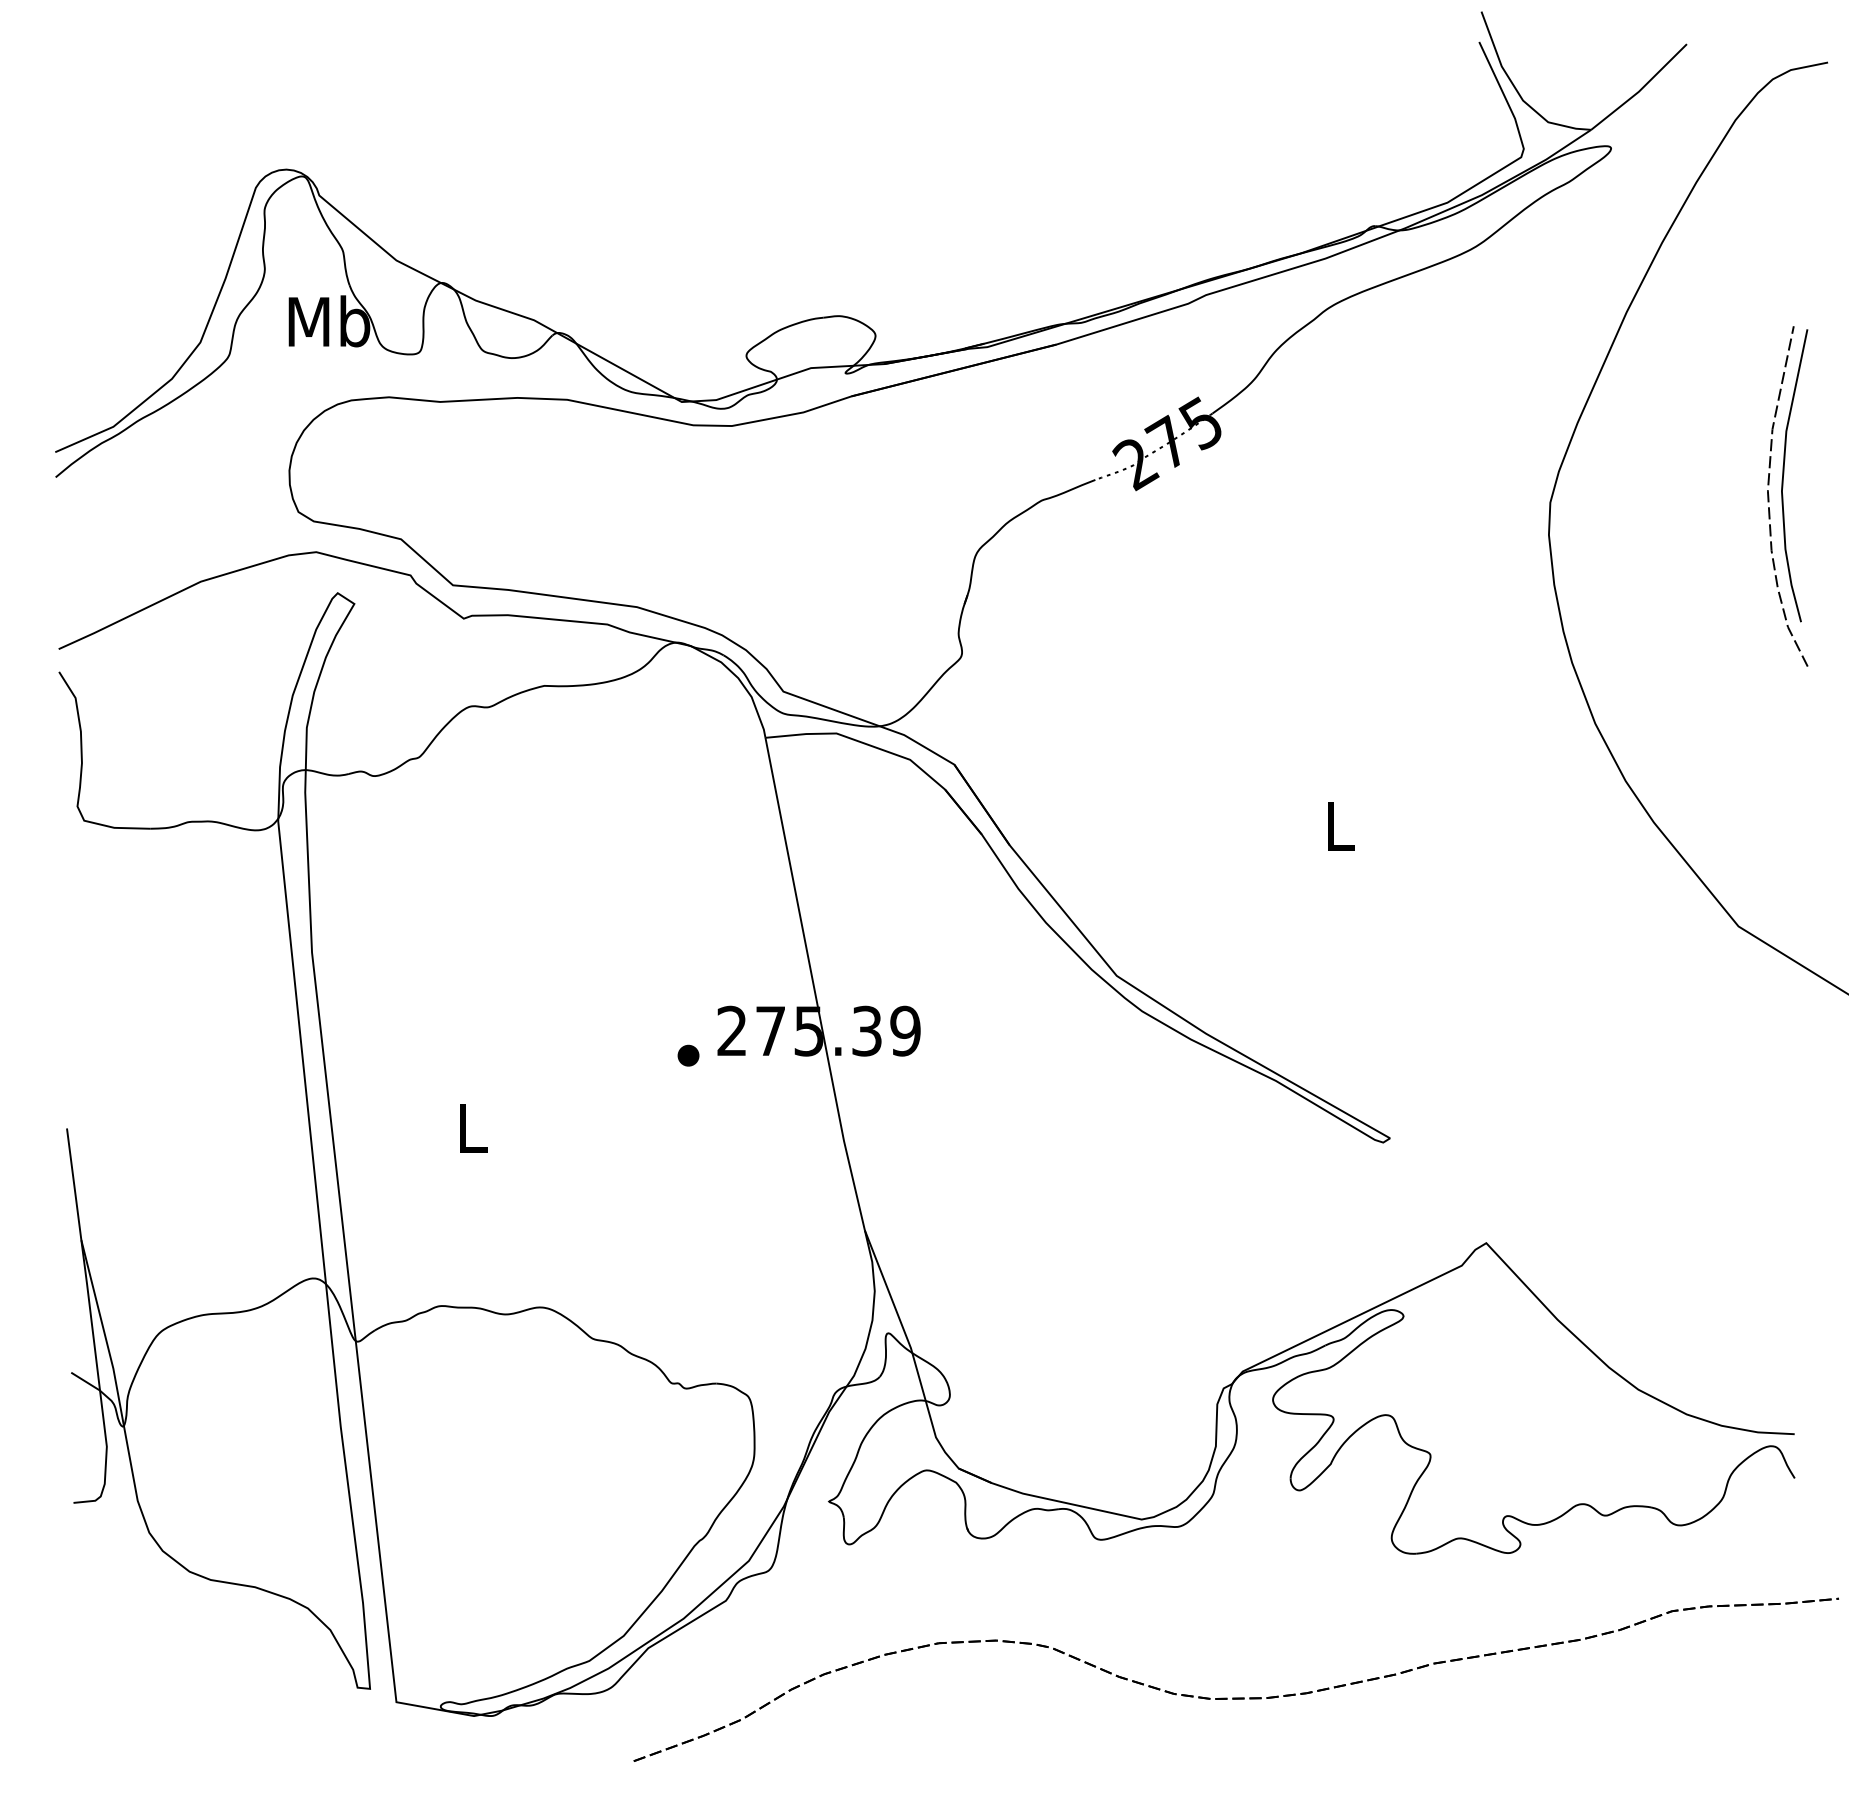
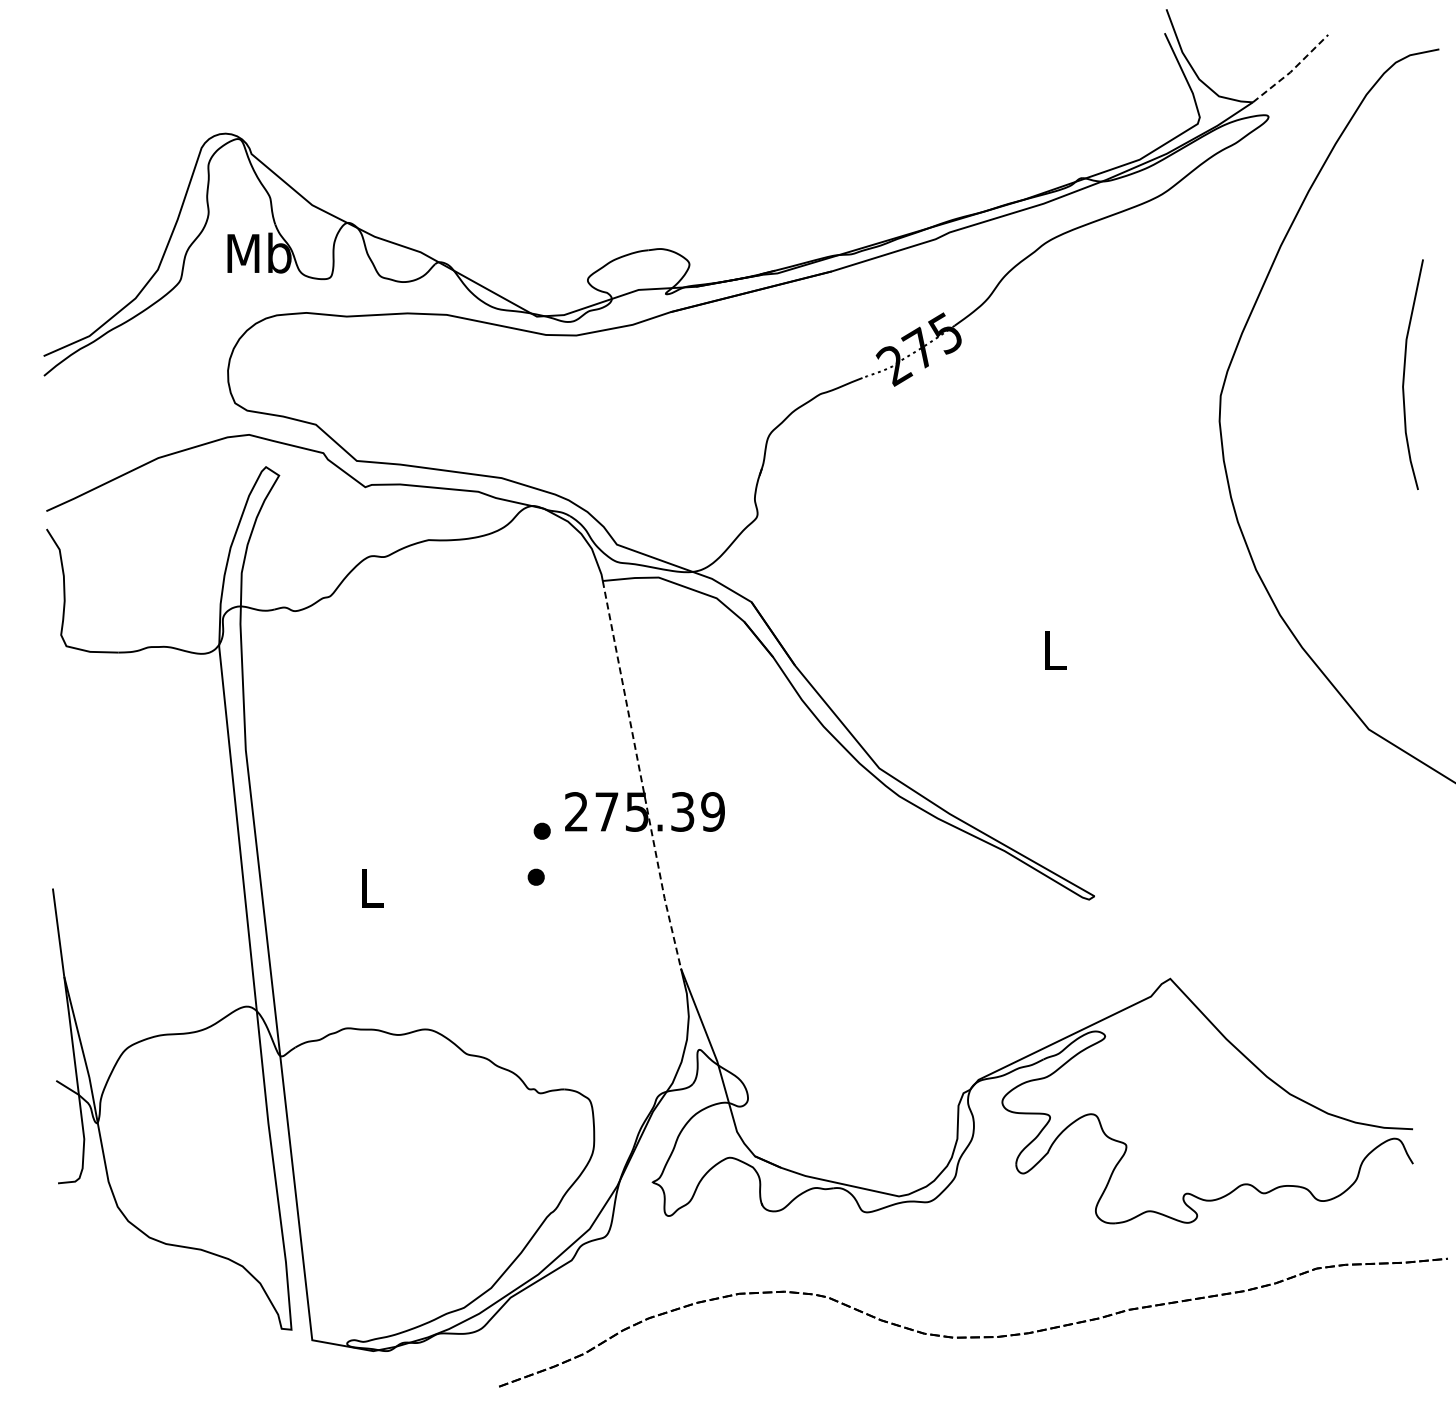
line: (1640, 90) -> (1291, 71), solid -> dashed
curve: (1769, 497) -> (1393, 391), removed
line: (813, 984) -> (640, 775), solid -> dashed
part: (679, 1113) -> (535, 876), added

